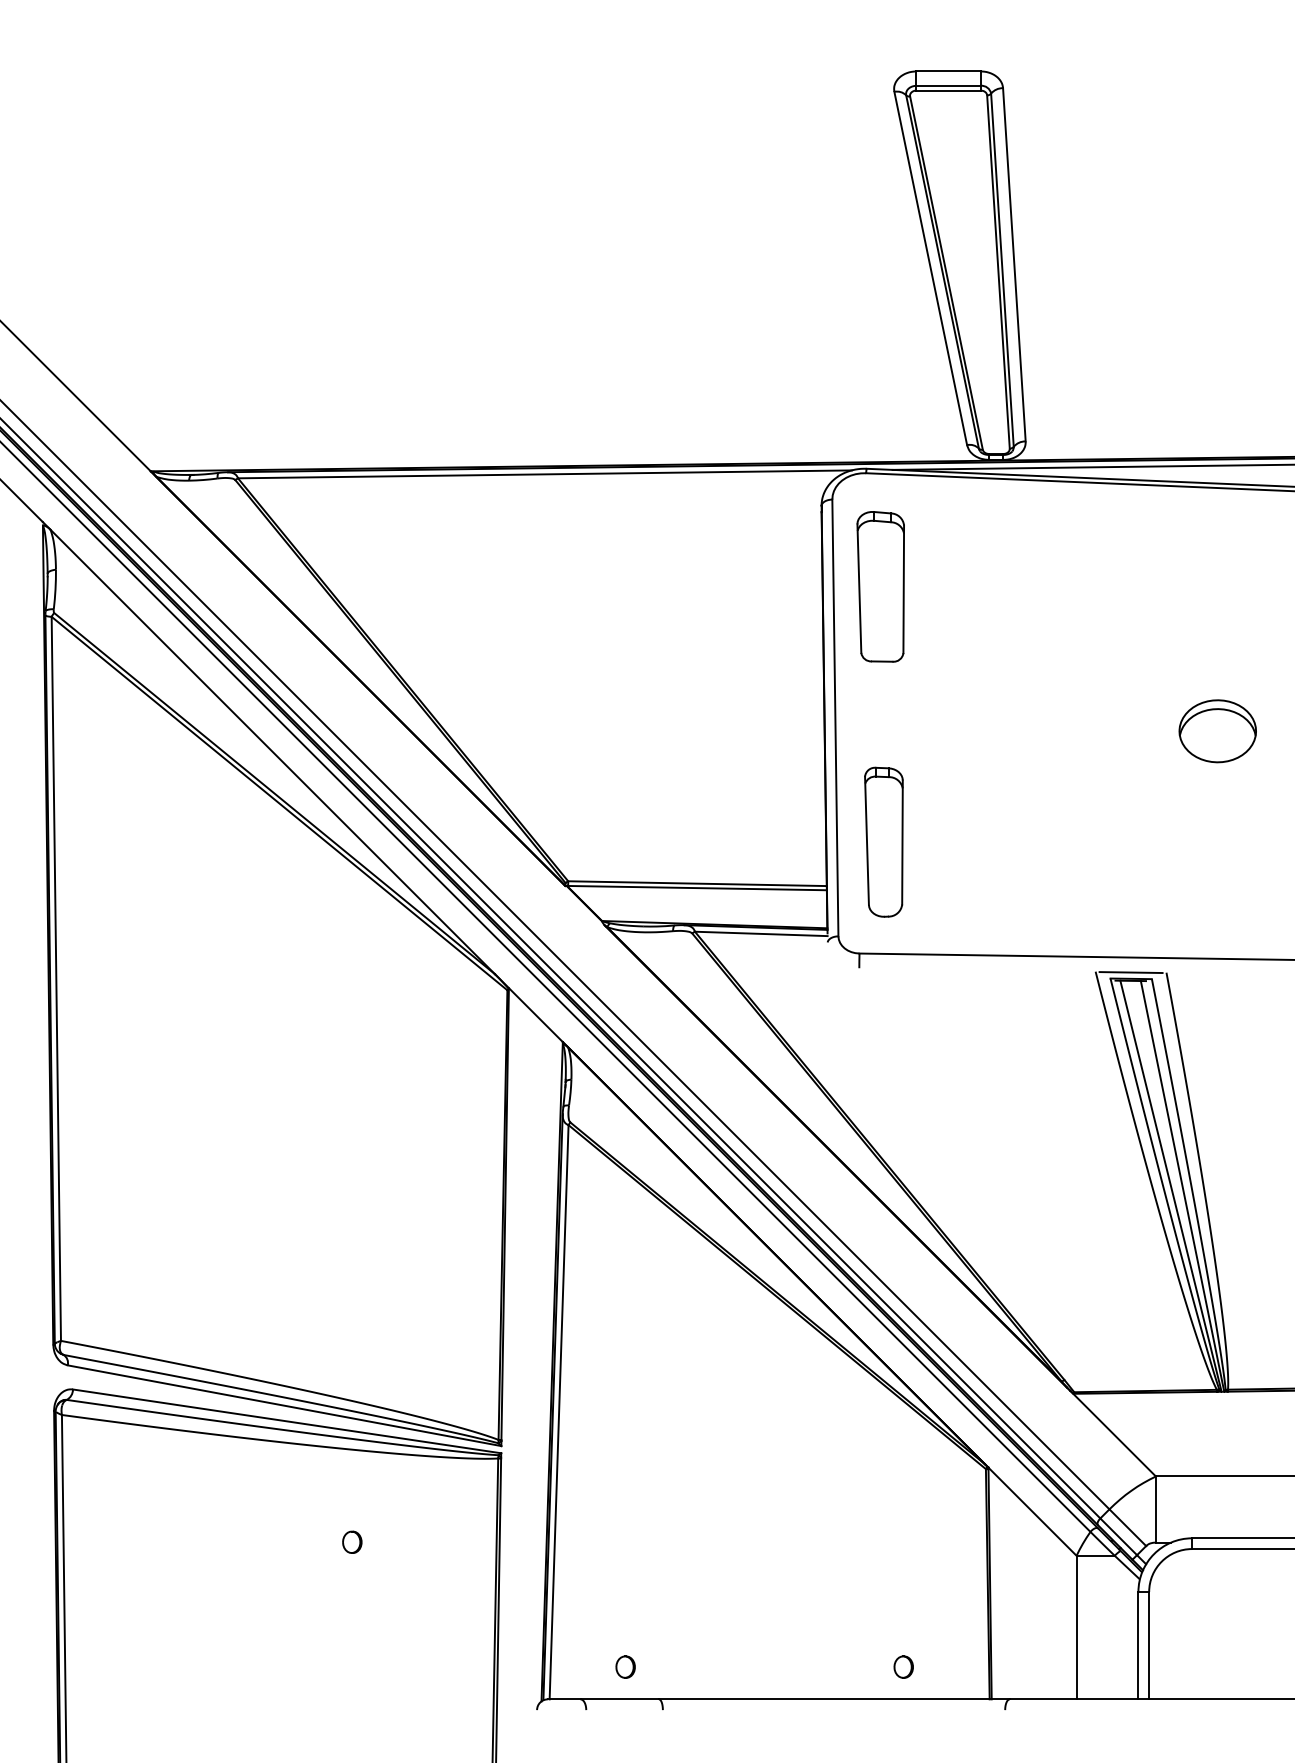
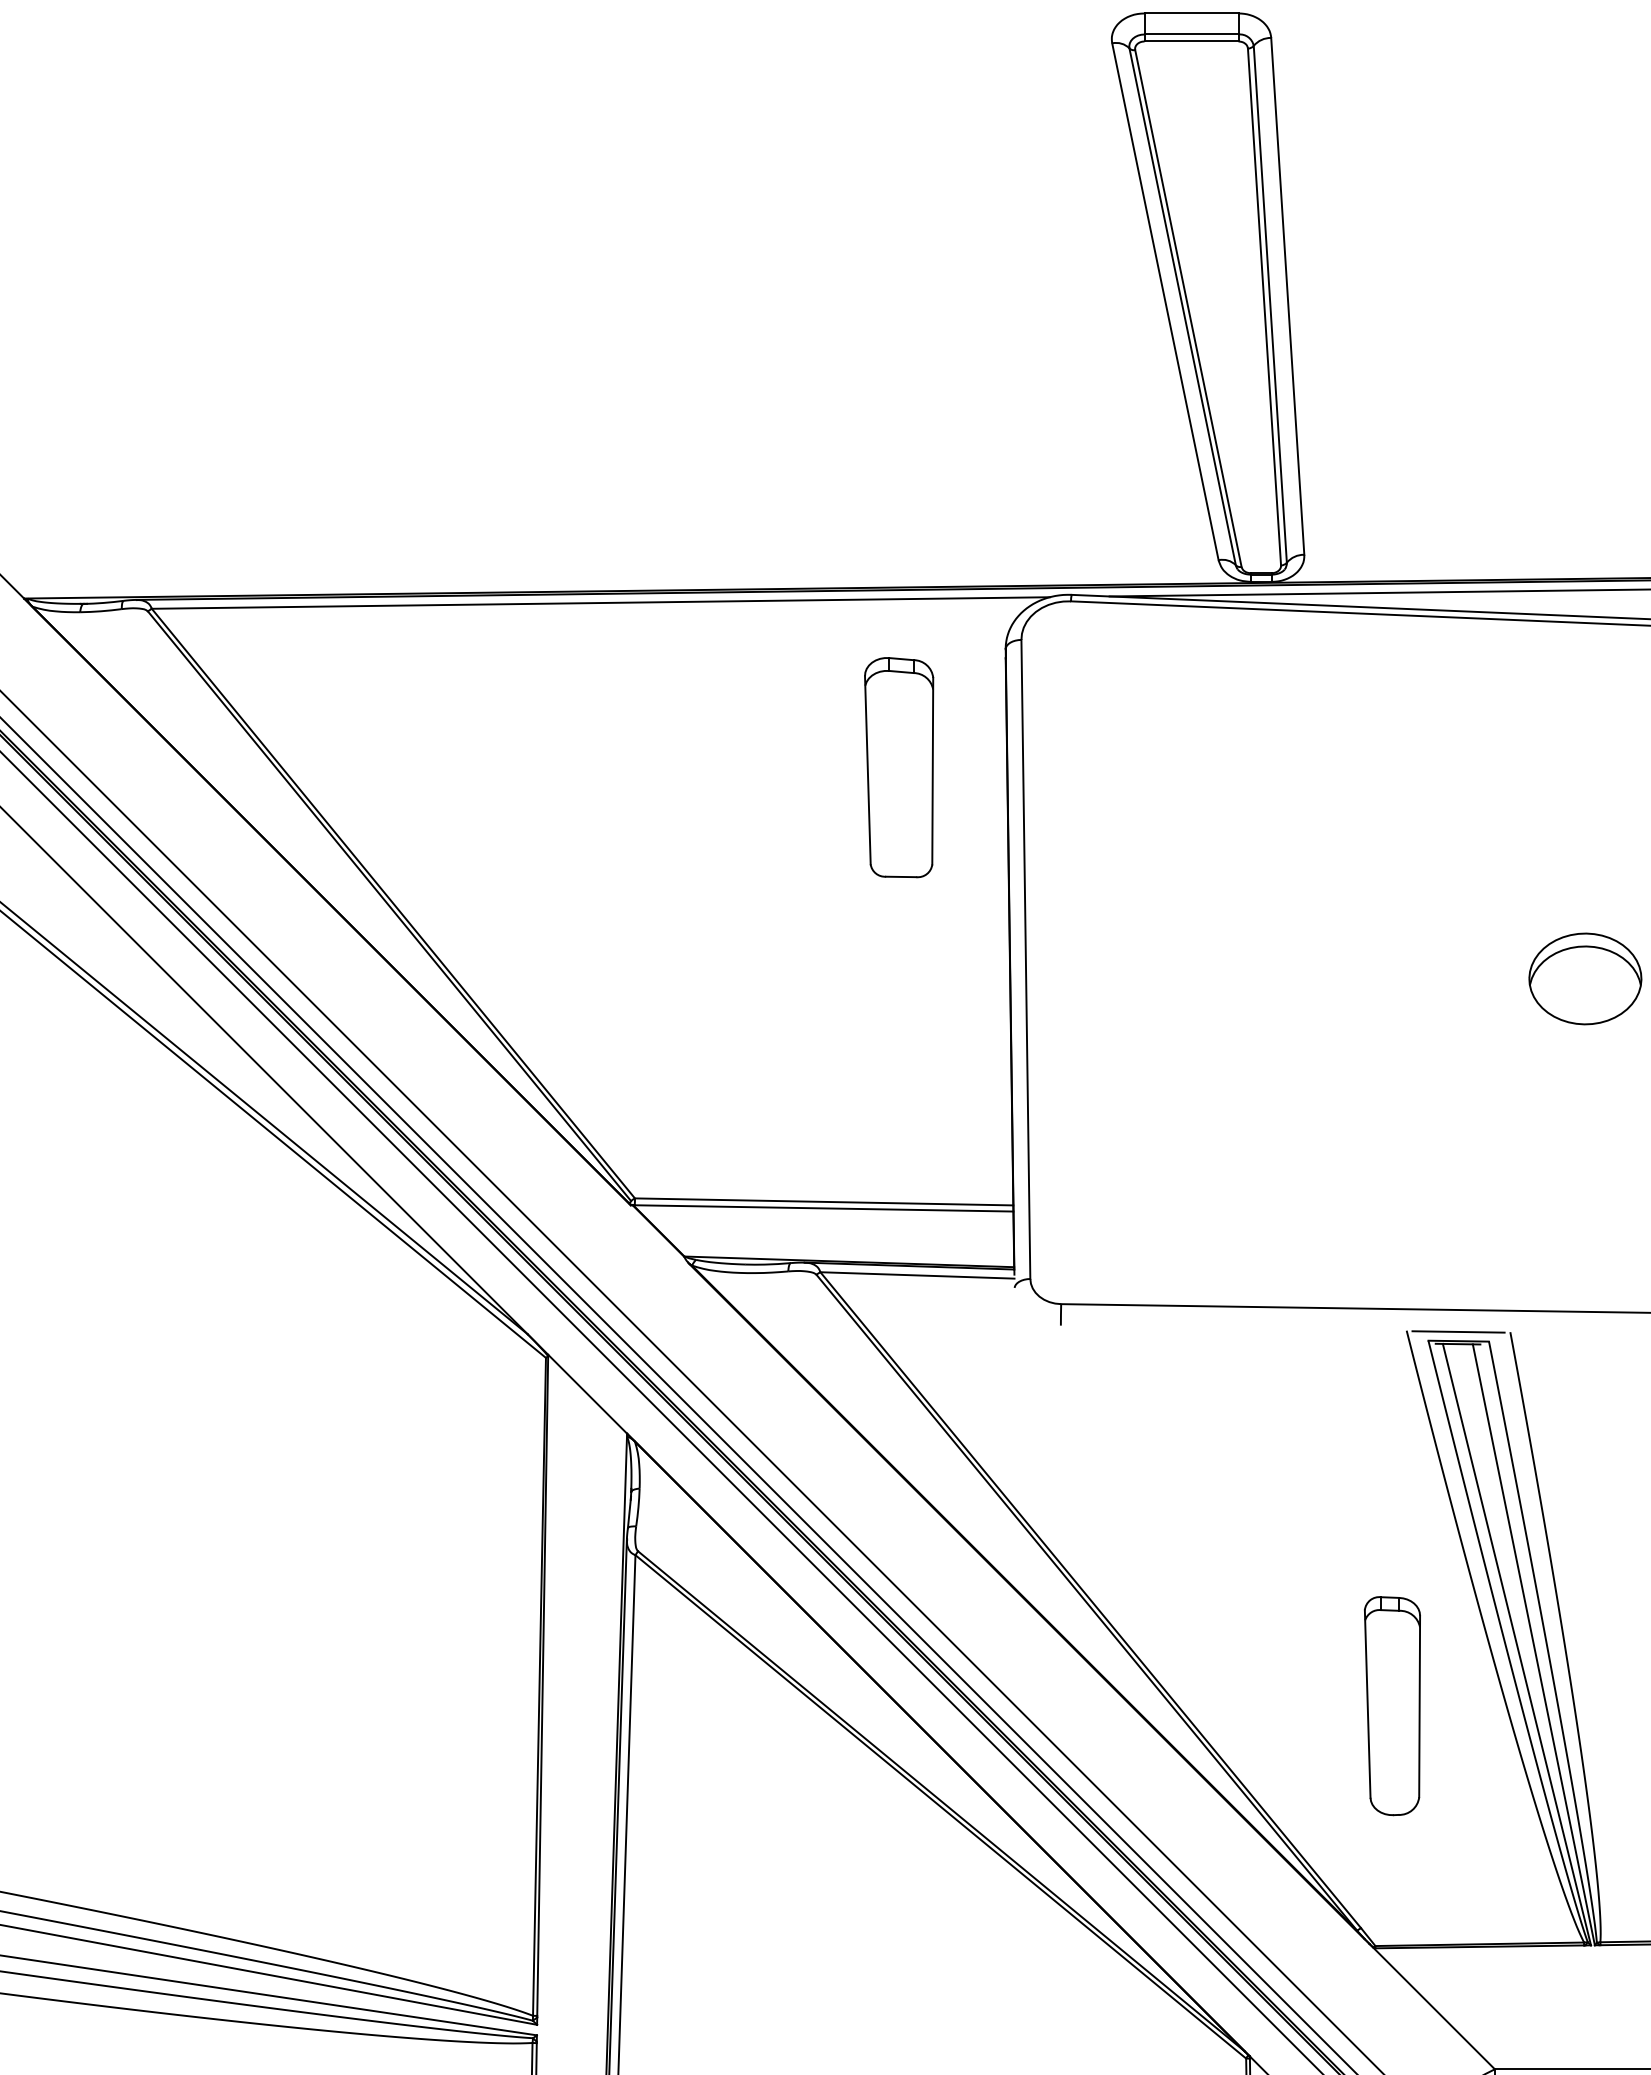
part: (880, 586) -> (898, 767), moved
part: (883, 841) -> (1391, 1704), moved

